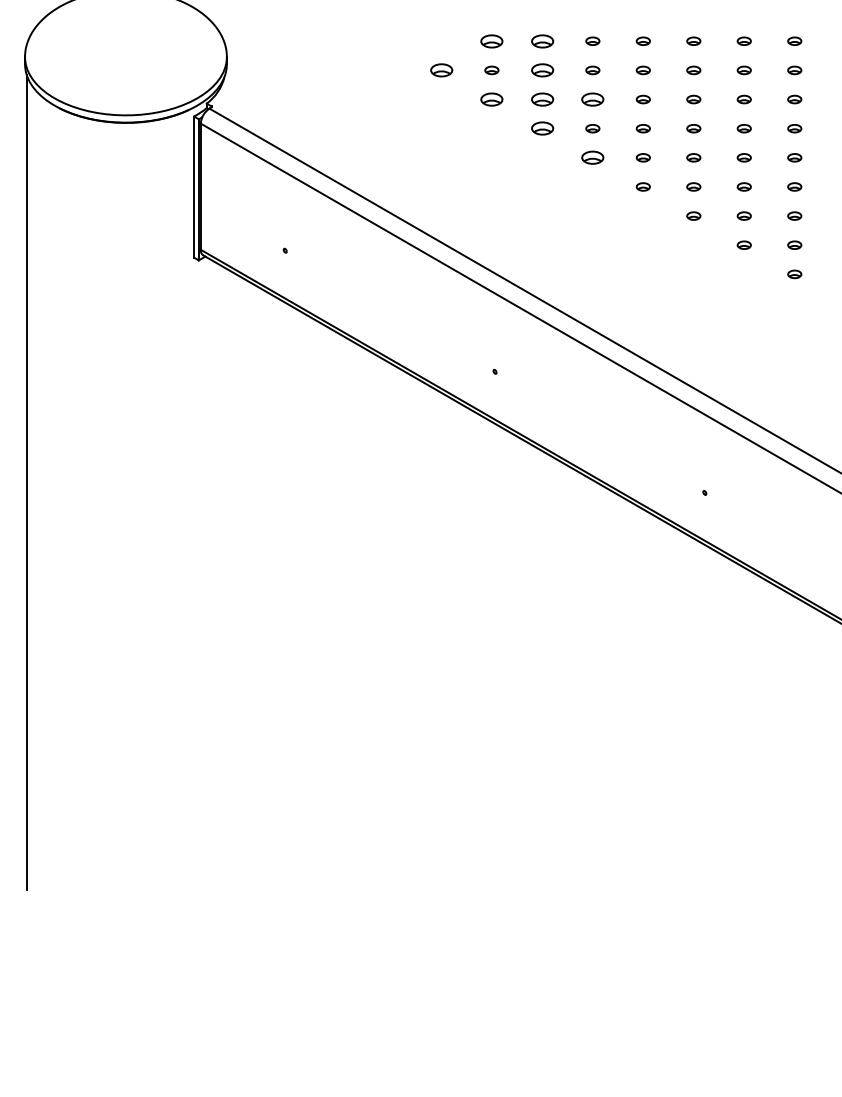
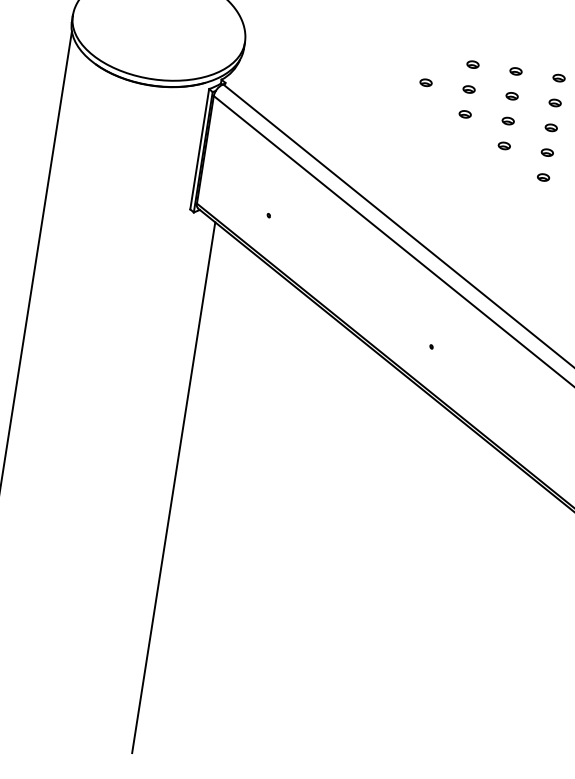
part: (491, 40) -> (472, 63), size x0.62
part: (541, 40) -> (515, 70), size x0.62
part: (440, 70) -> (425, 82), size x0.62
part: (541, 70) -> (511, 96), size x0.62
part: (491, 99) -> (464, 114), size x0.62
part: (541, 99) -> (507, 120), size x0.62
part: (592, 99) -> (550, 127), size x0.62
part: (541, 128) -> (503, 145), size x0.62
part: (592, 157) -> (543, 177), size x0.62
line: (225, 578) -> (174, 487), added

